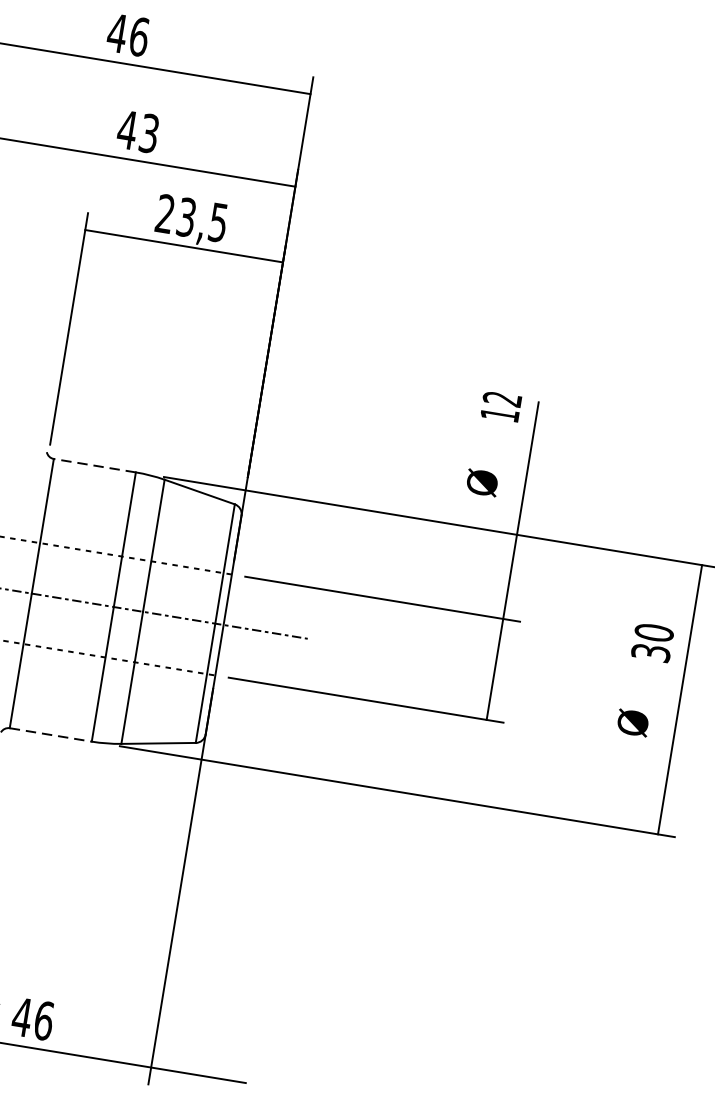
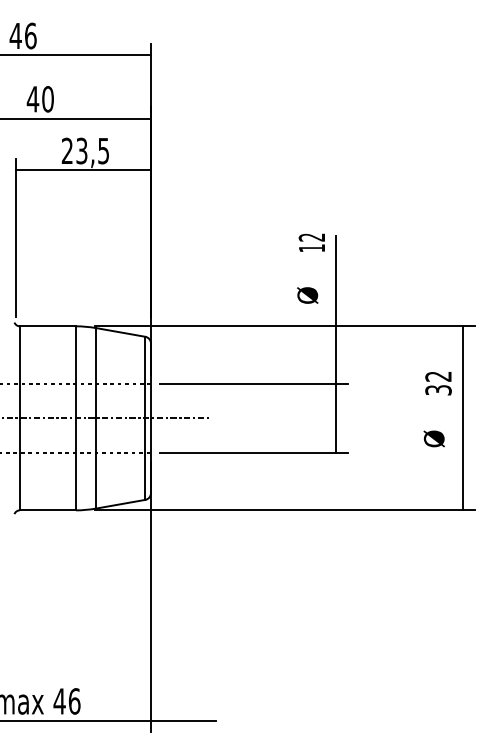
text: (148, 133) -> (47, 99), 43 -> 40
line: (94, 465) -> (47, 326), dashed -> solid
text: (654, 632) -> (438, 376), 30 -> 32
line: (51, 735) -> (48, 510), dashed -> solid

